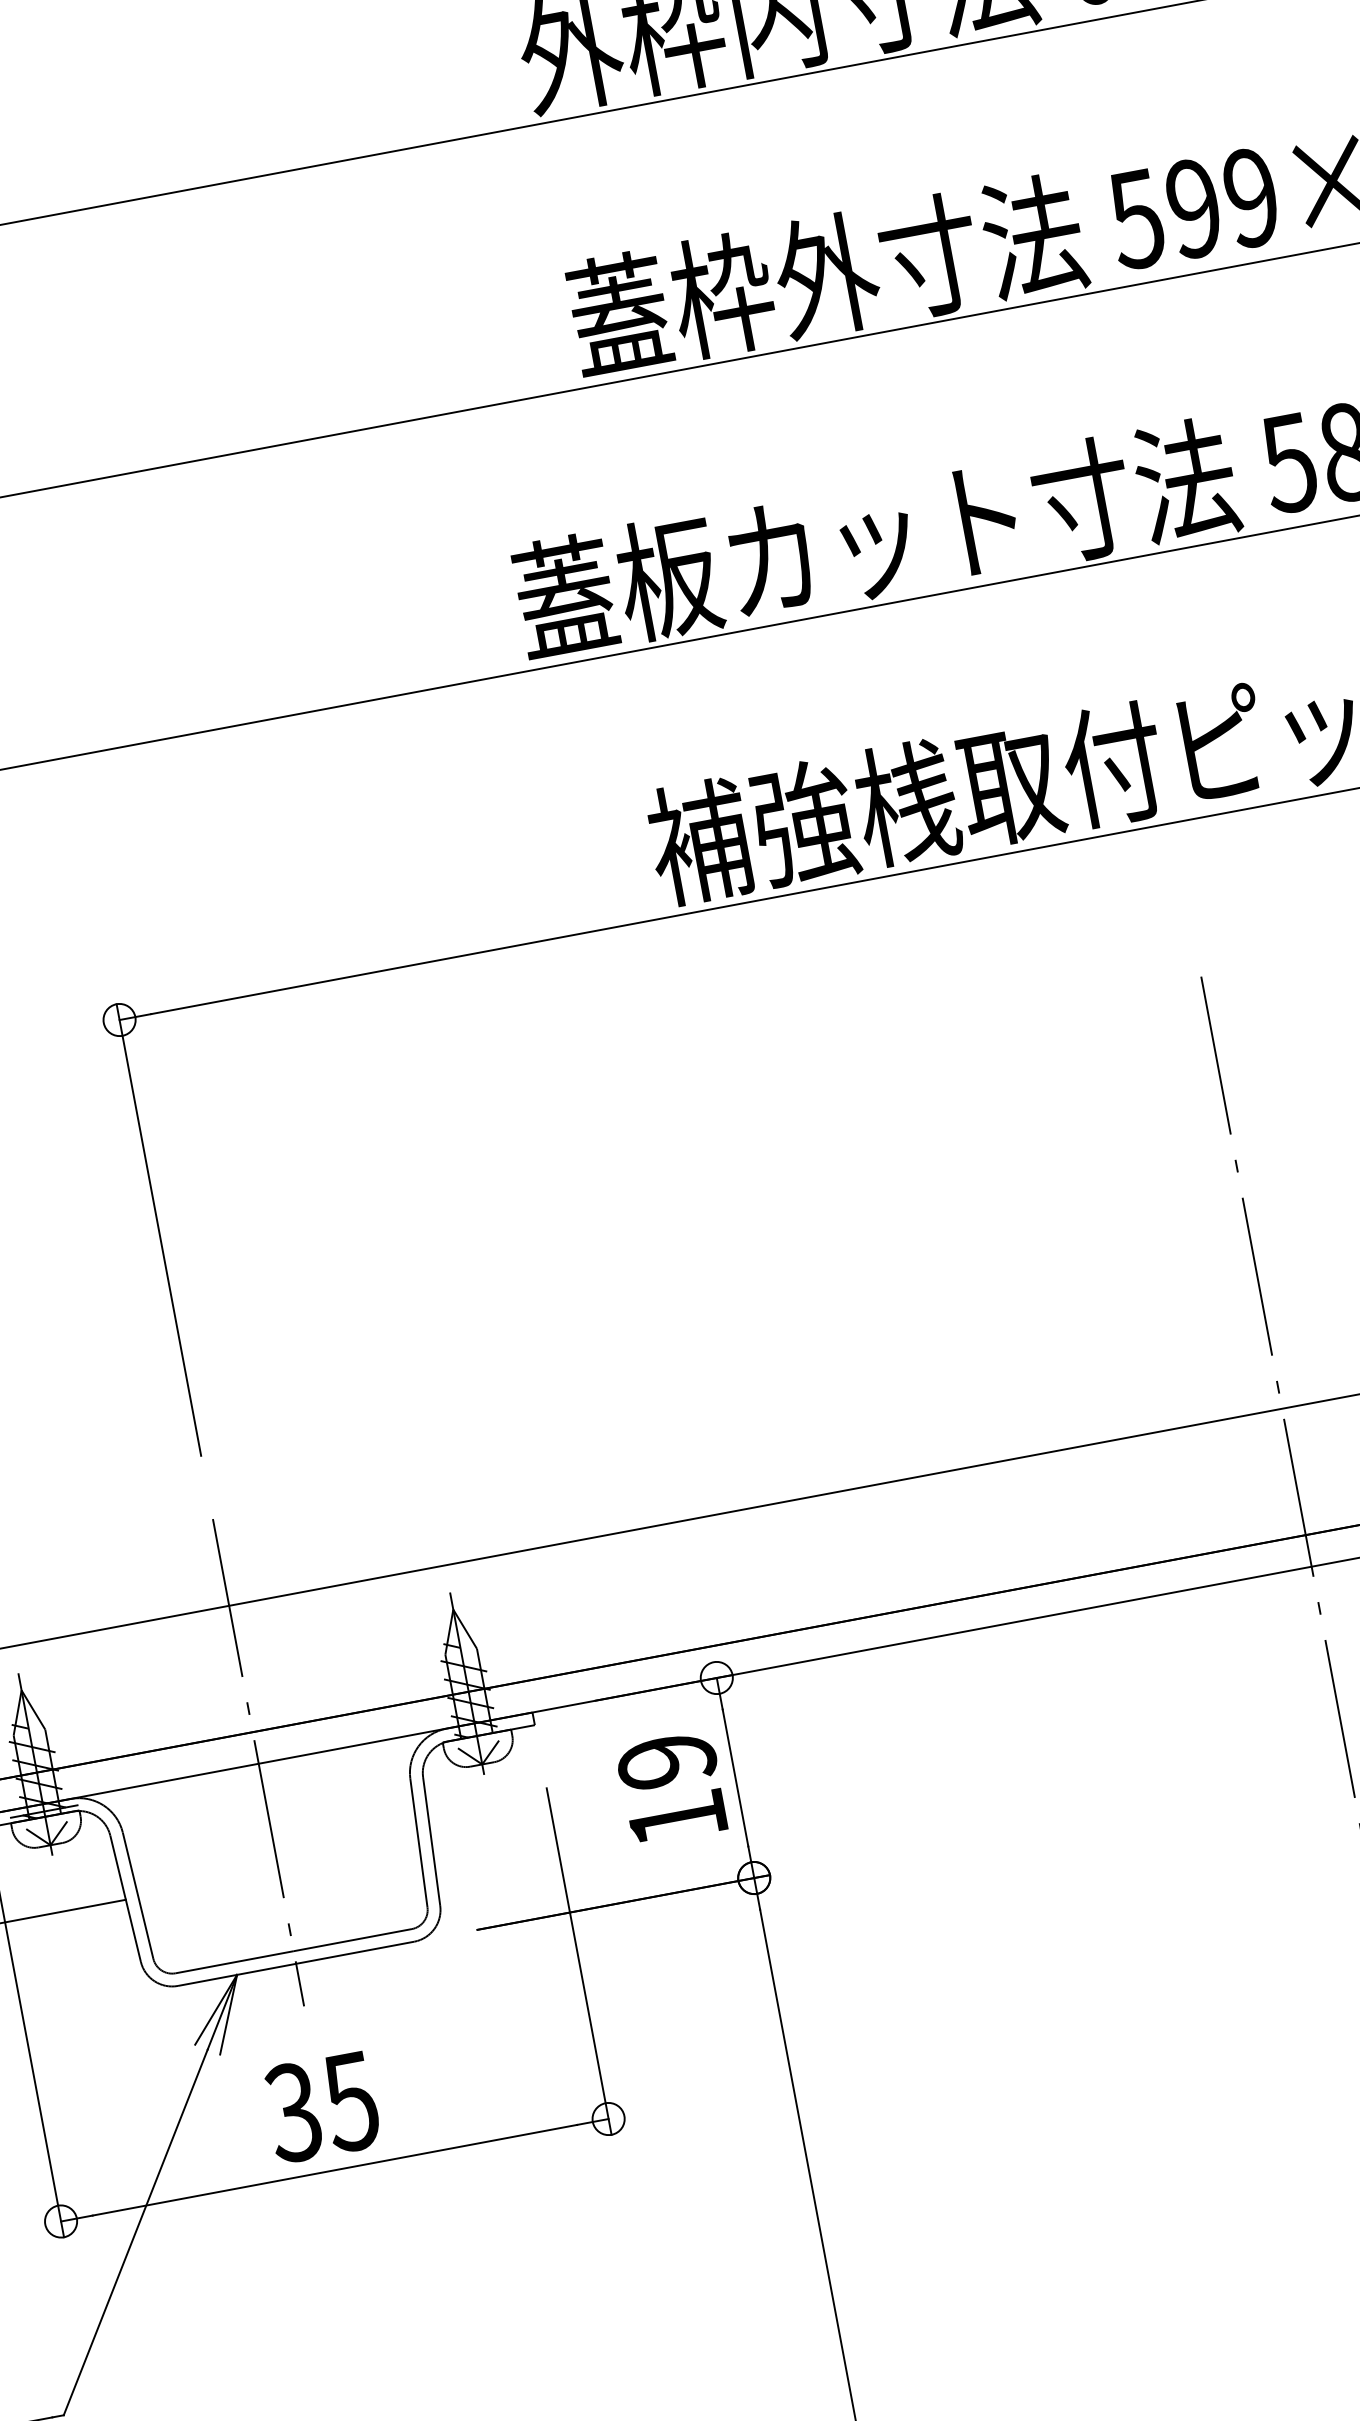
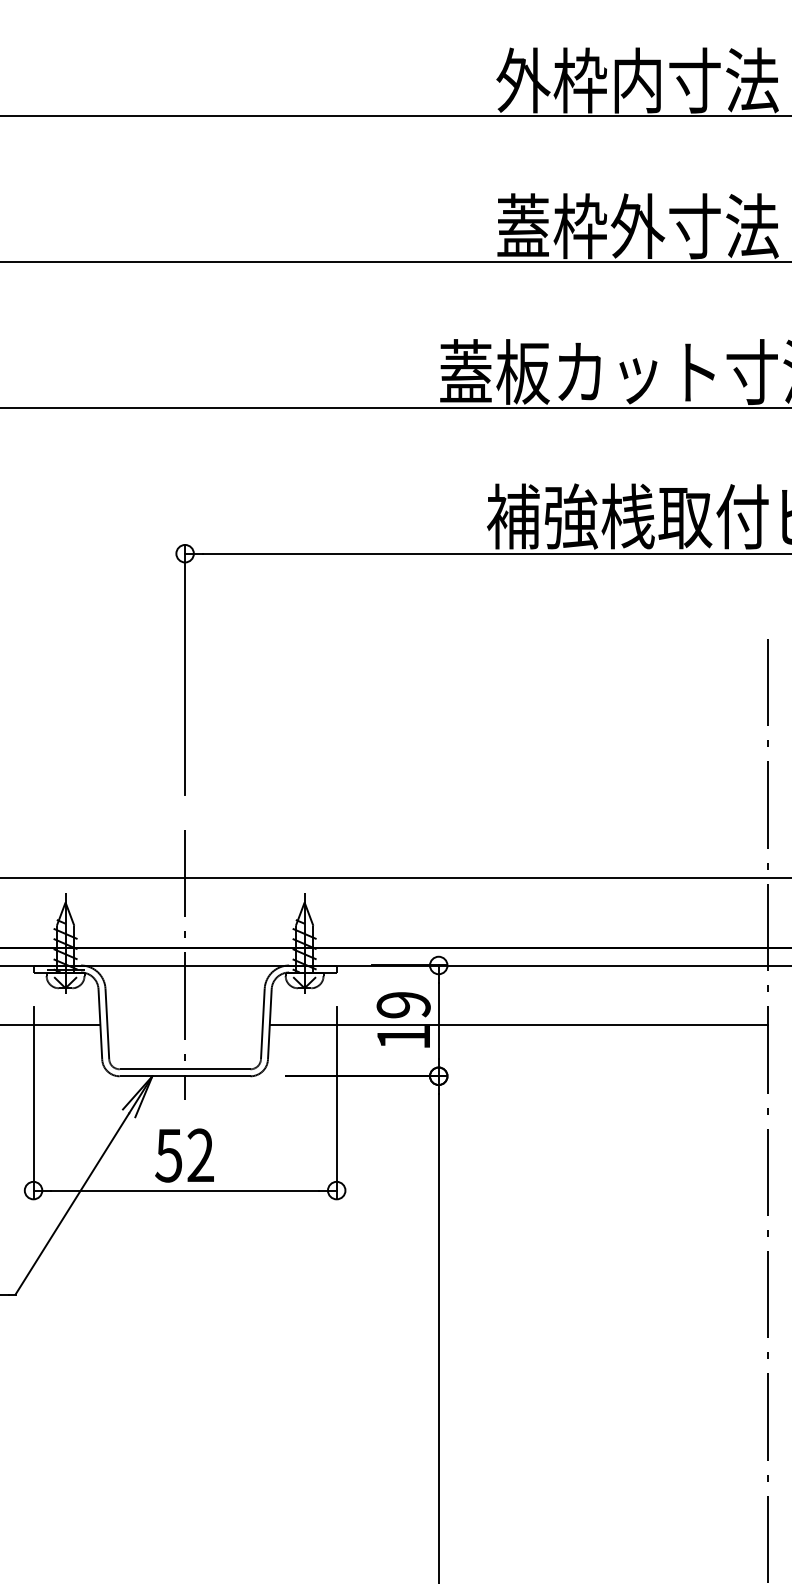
line: (880, 1757) -> (518, 1024), added
text: (321, 2107) -> (184, 1155), 35 -> 52

